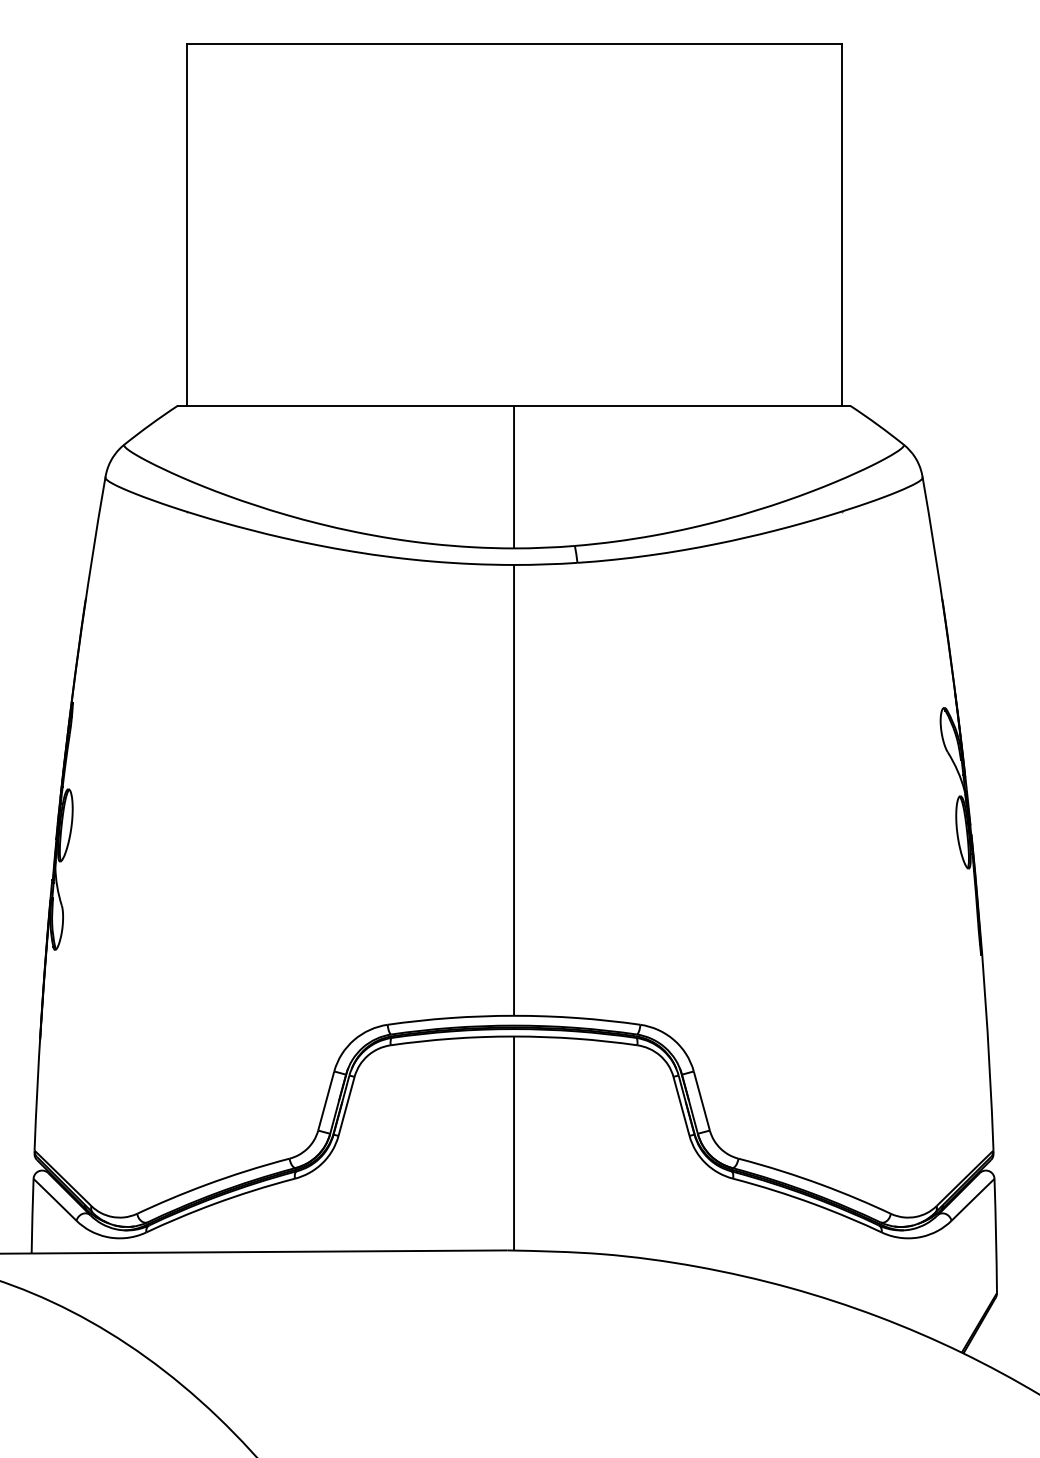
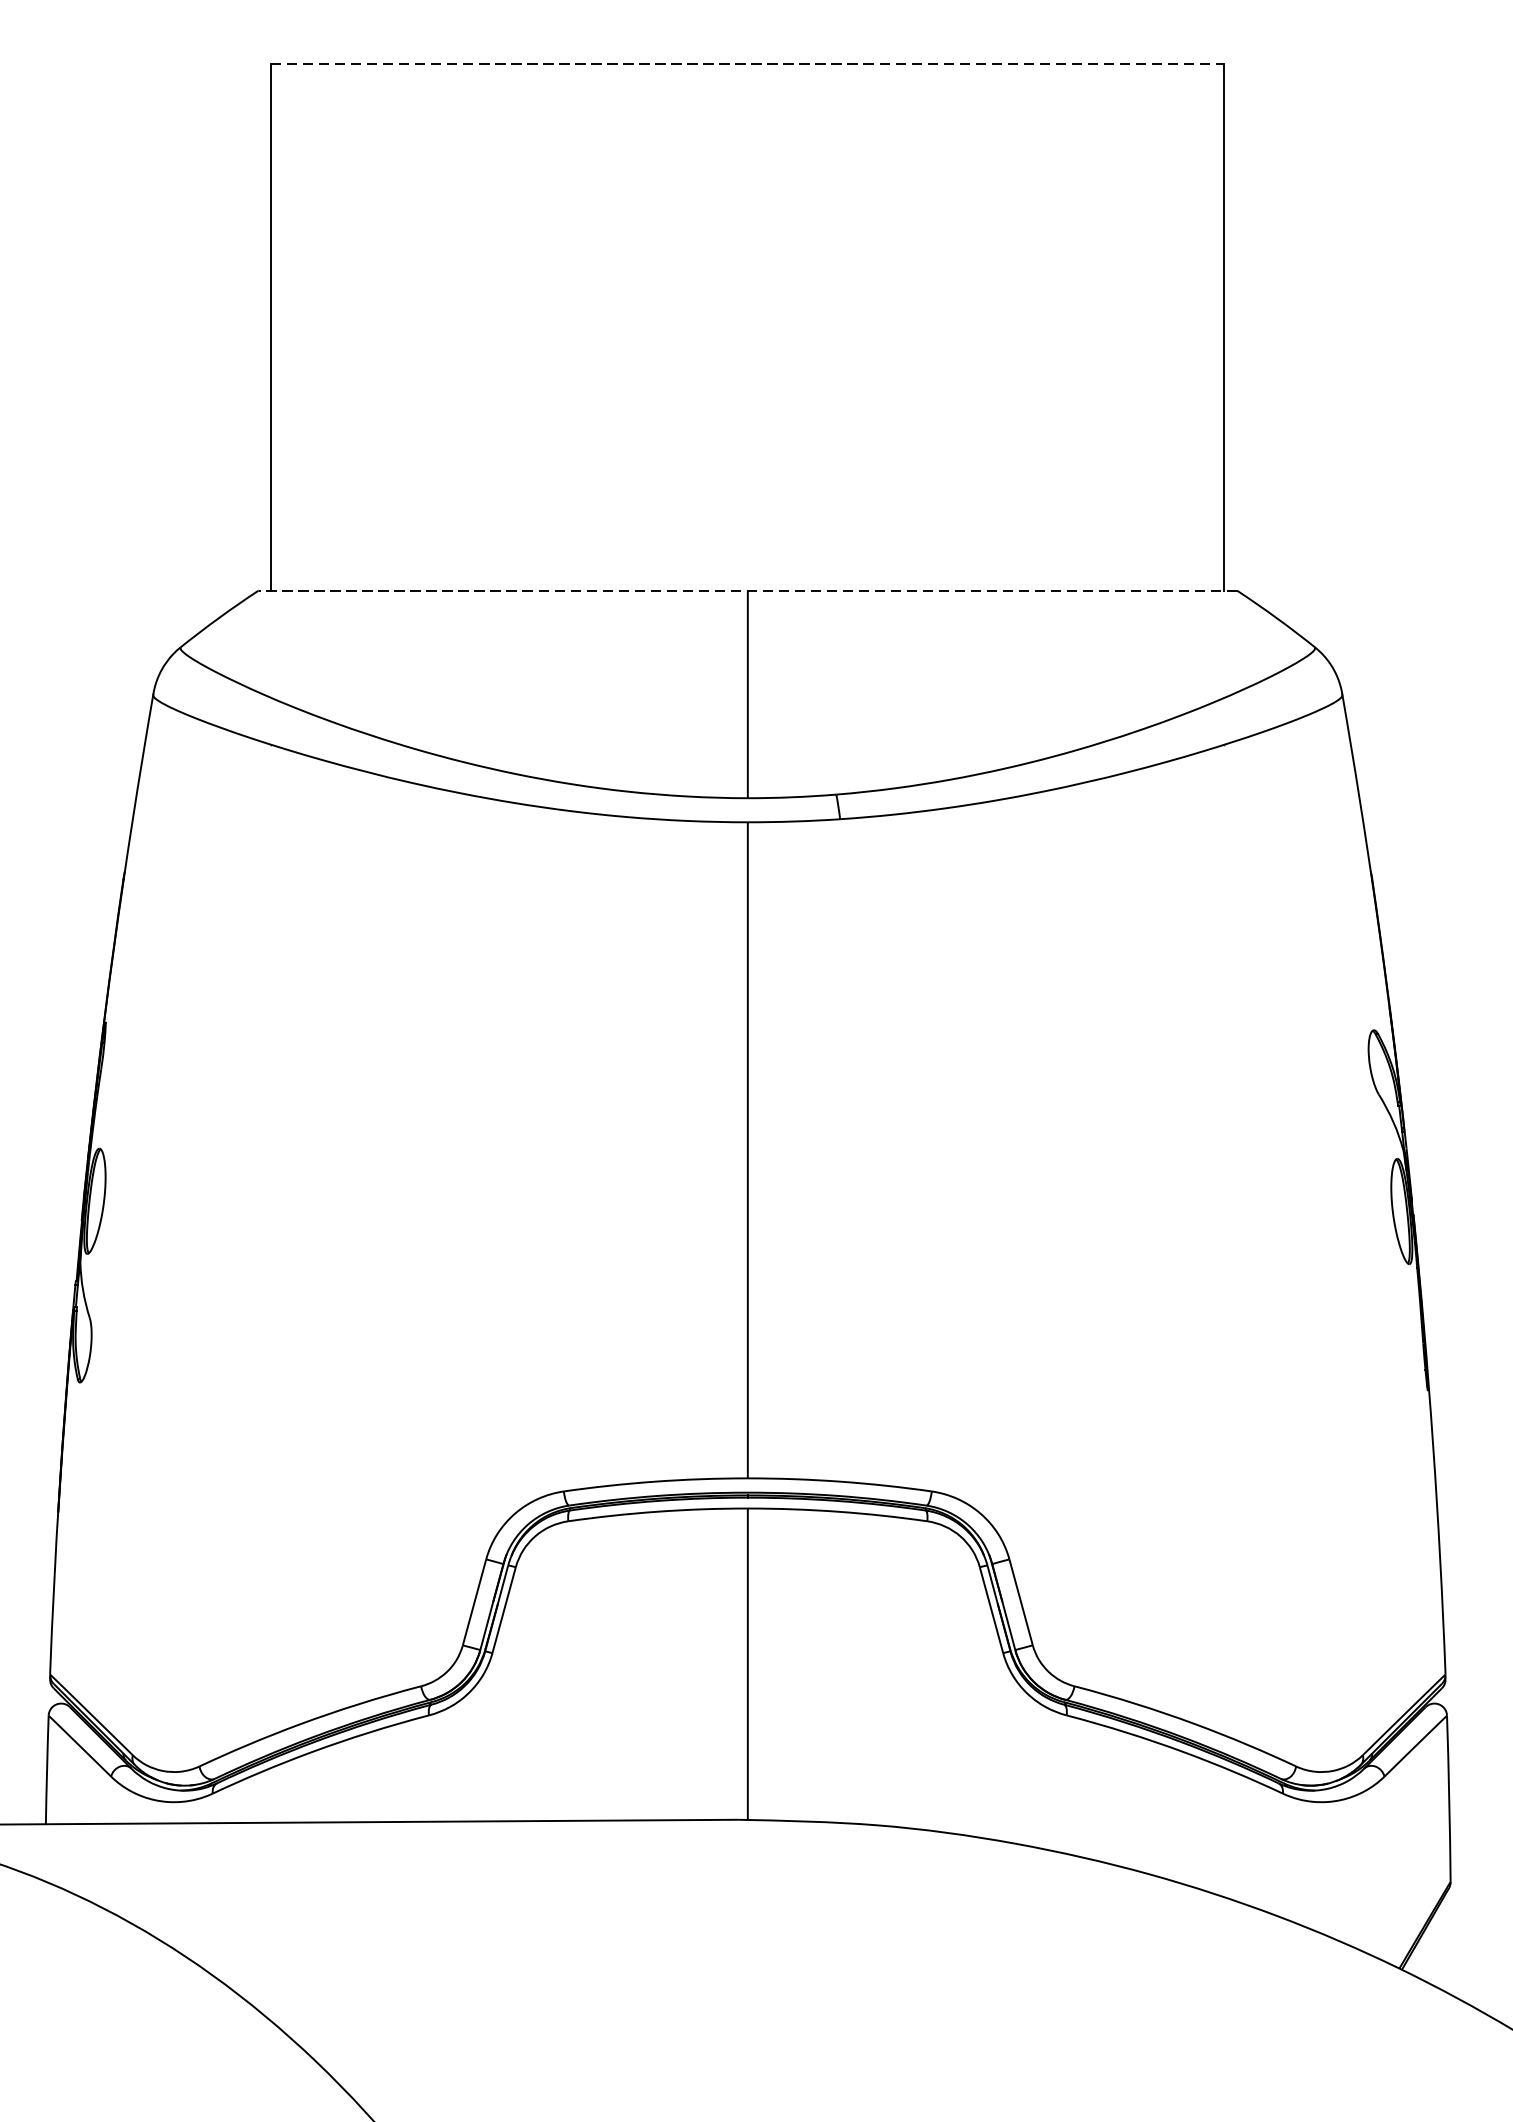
line: (514, 43) -> (748, 63), solid -> dashed
line: (513, 405) -> (747, 590), solid -> dashed

